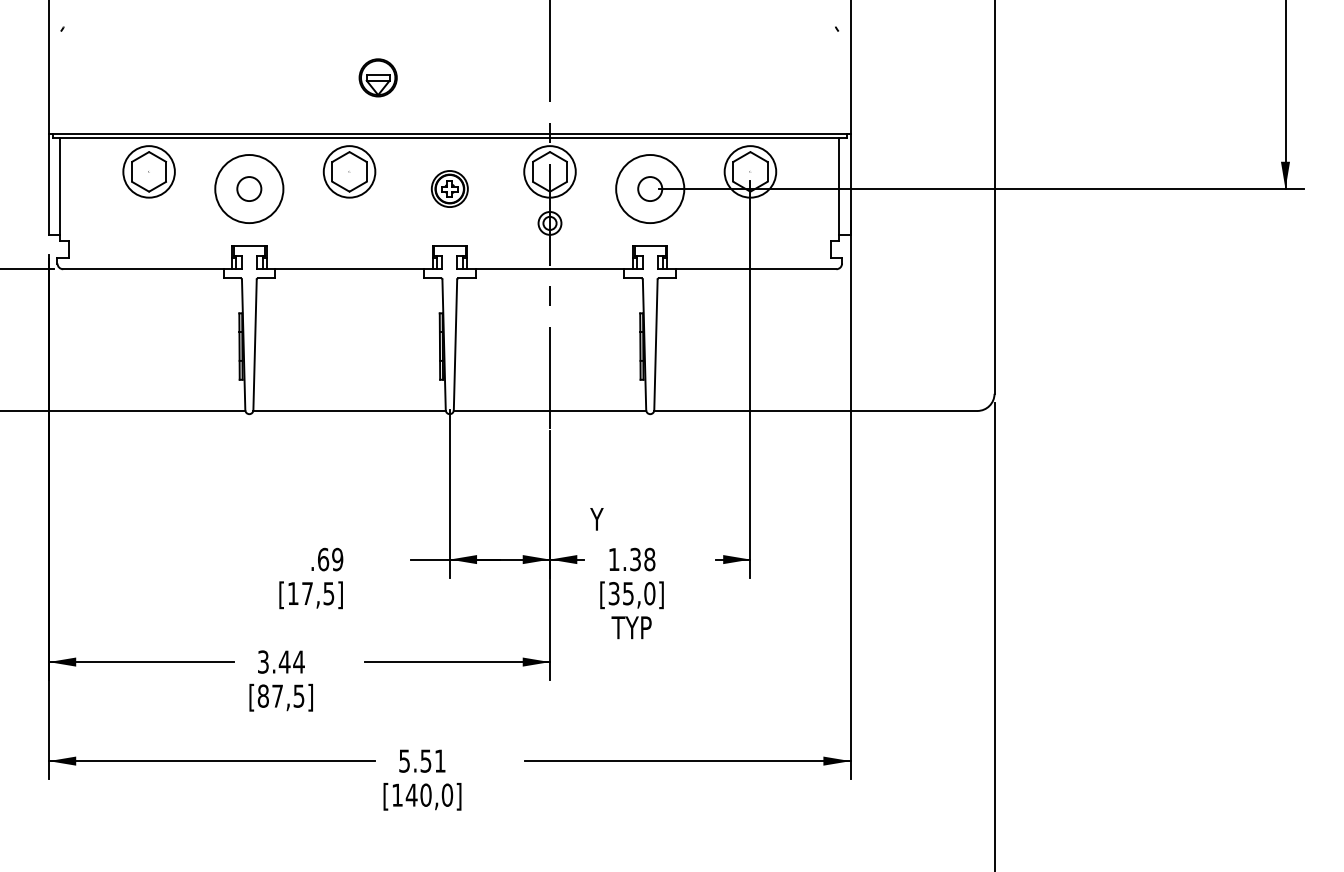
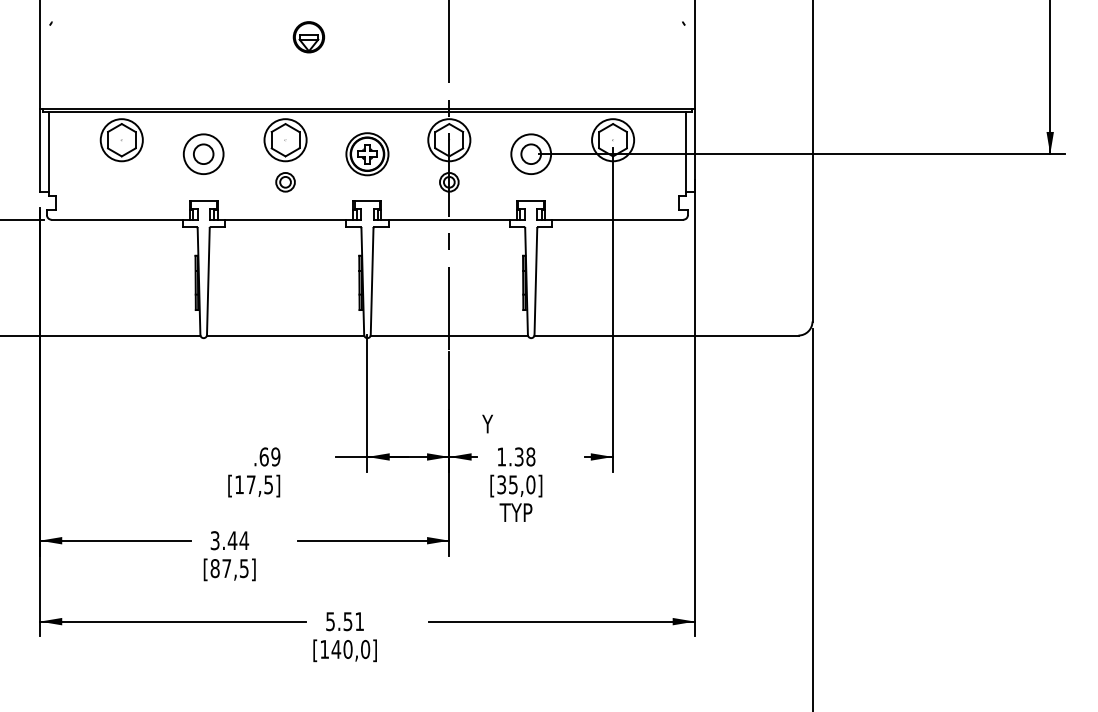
part: (377, 77) -> (308, 36), moved
circle: (249, 188) -> (203, 153), size x0.71
part: (449, 188) -> (367, 153), size x1.43
circle: (649, 188) -> (530, 153), size x0.71
part: (349, 223) -> (285, 182), added

